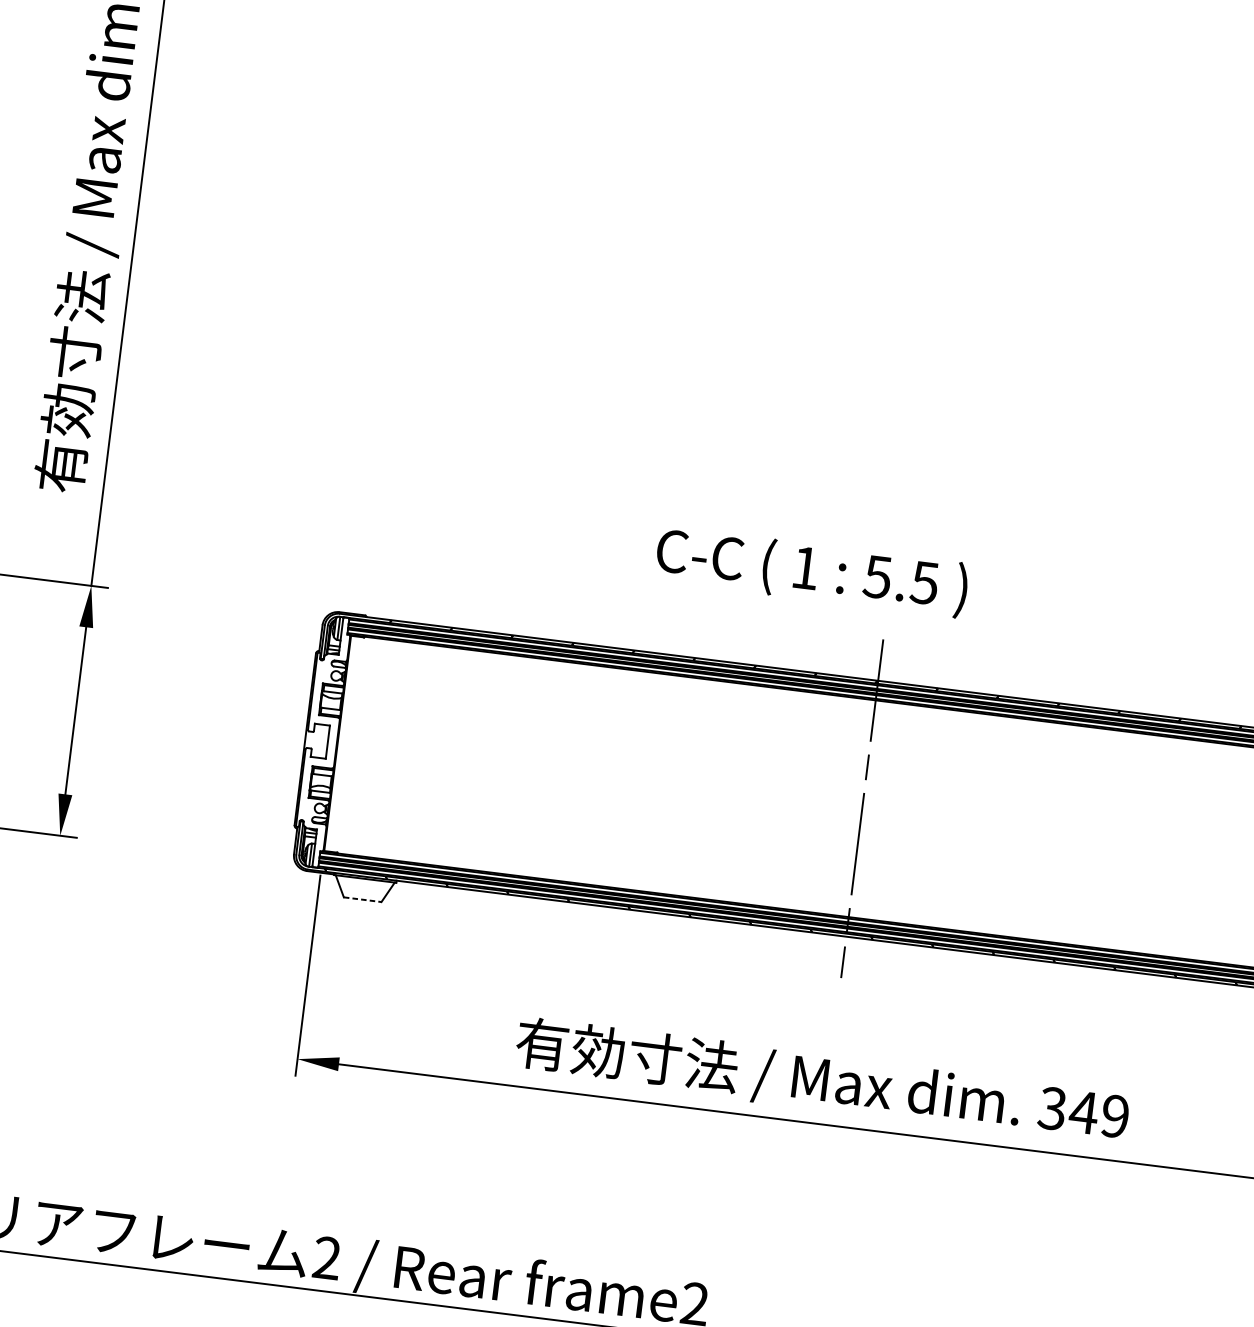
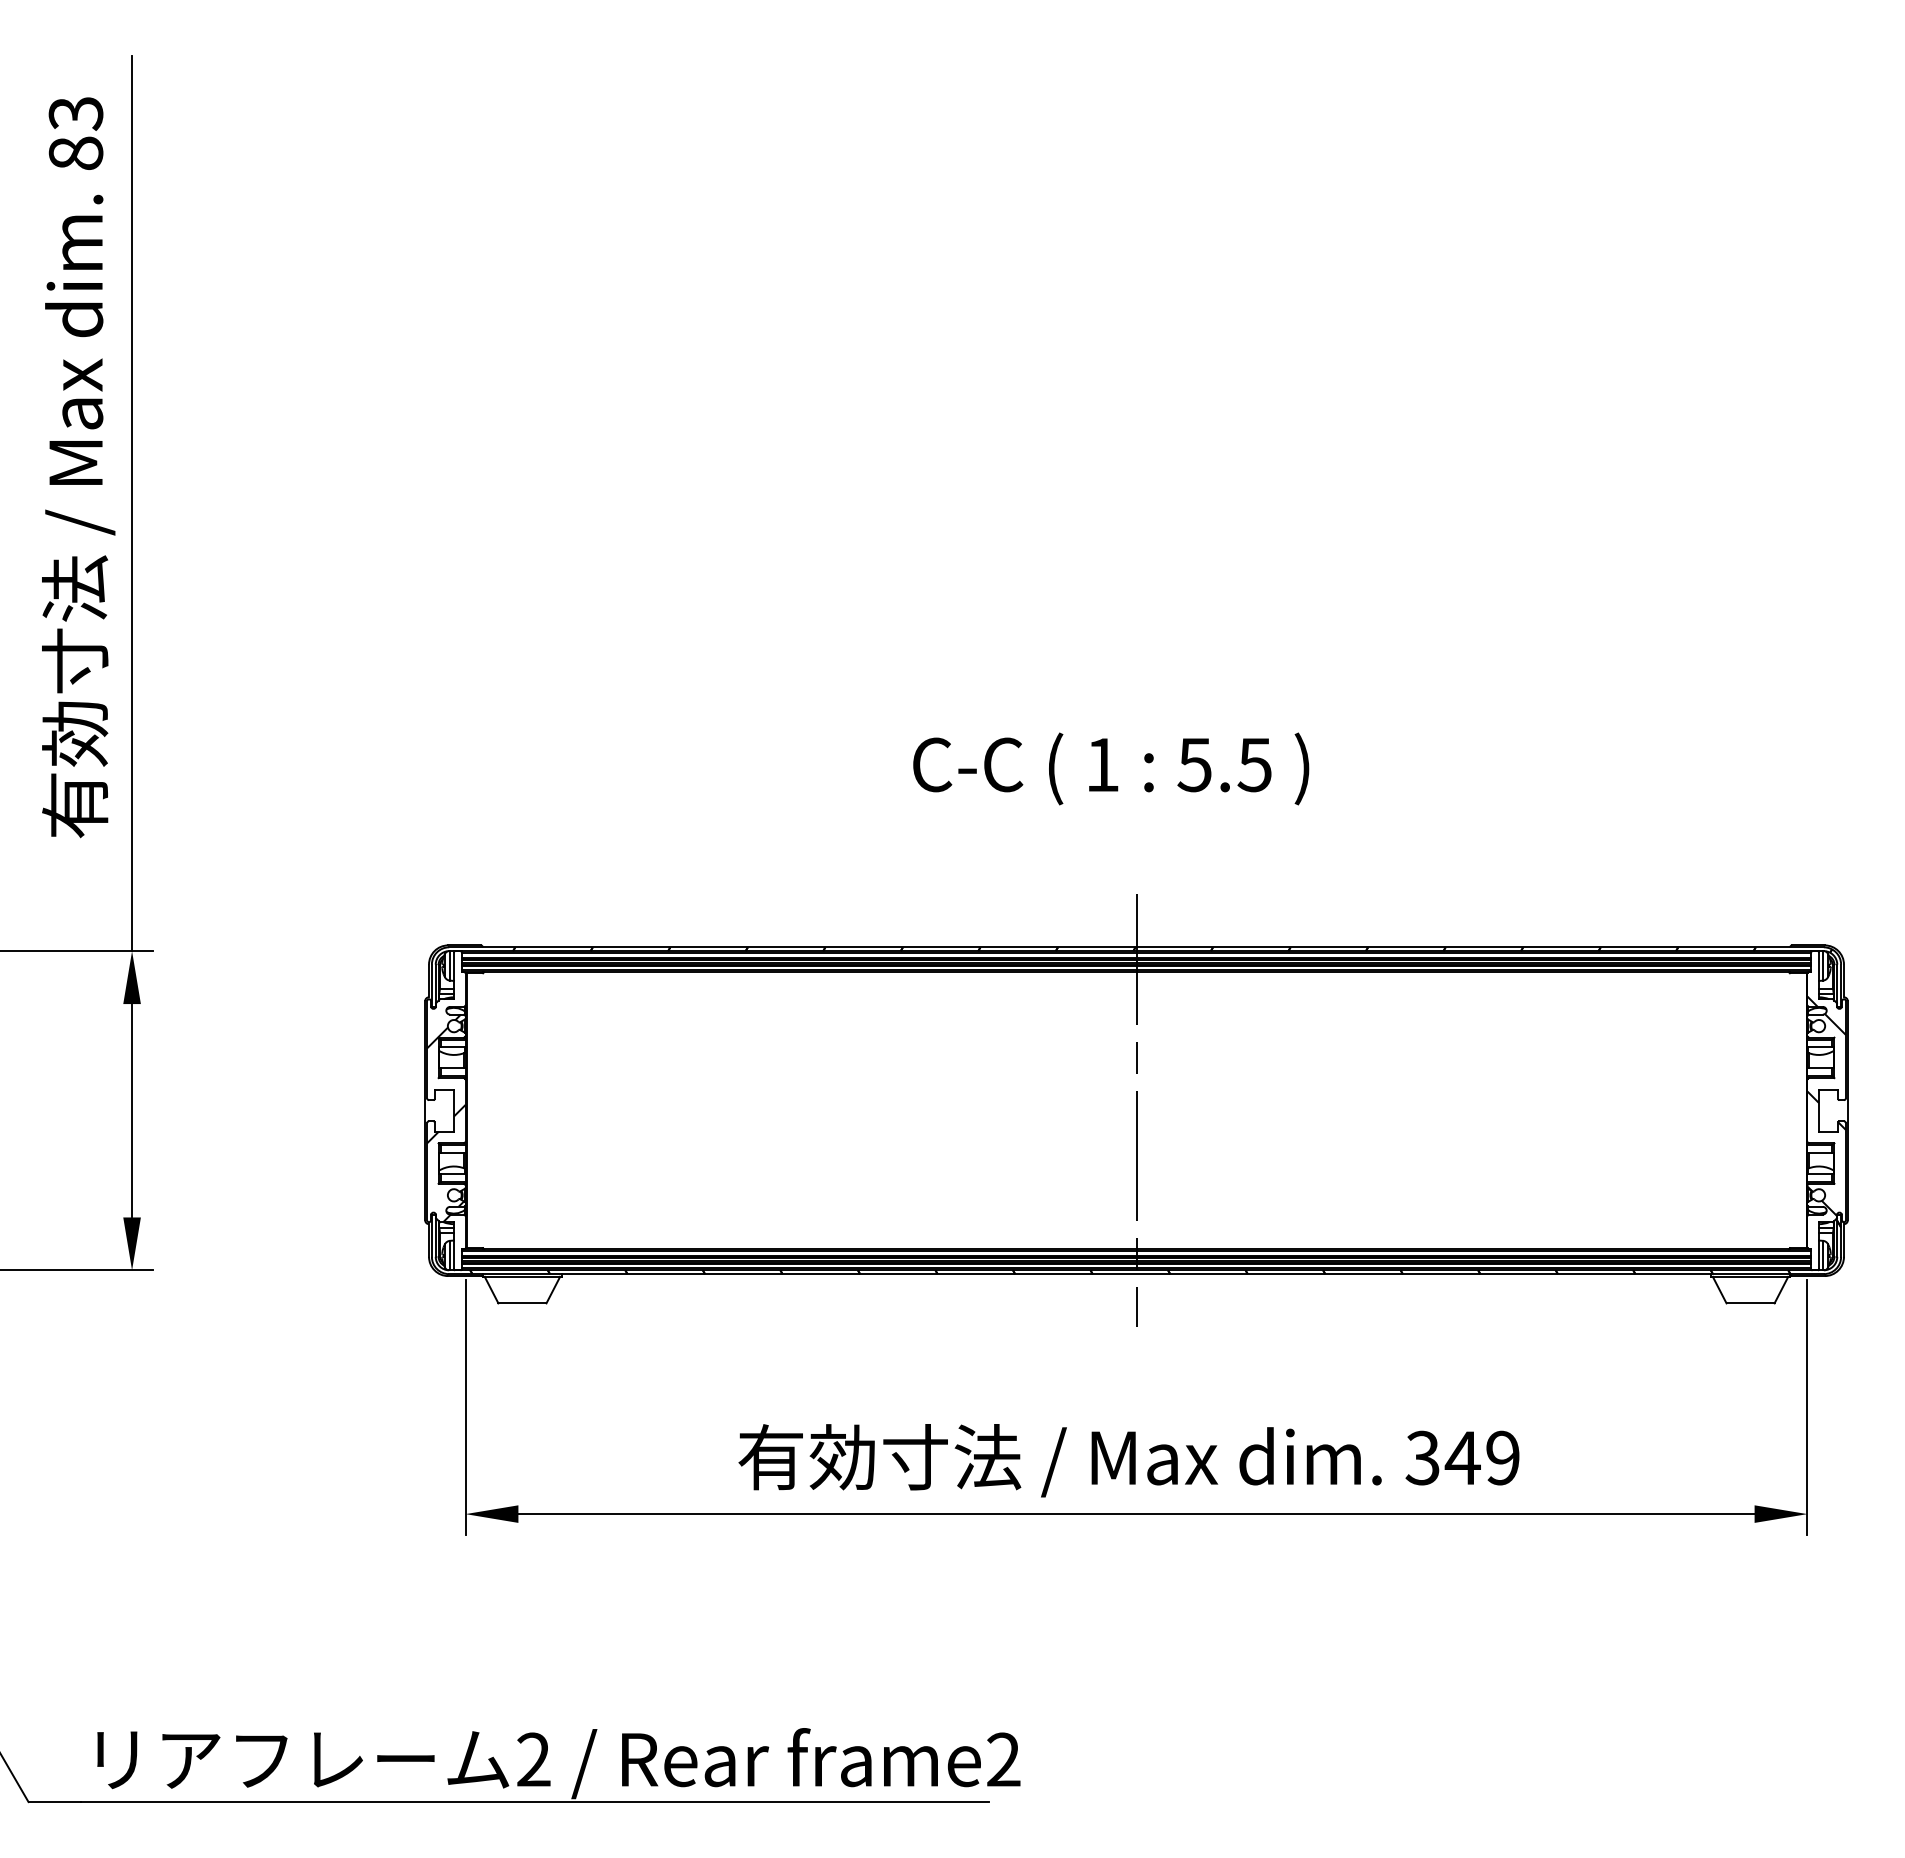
text: (812, 571) -> (1111, 768), moved
hatch: (321, 747) -> (446, 1118), added
line: (362, 899) -> (522, 1303), dashed -> solid

